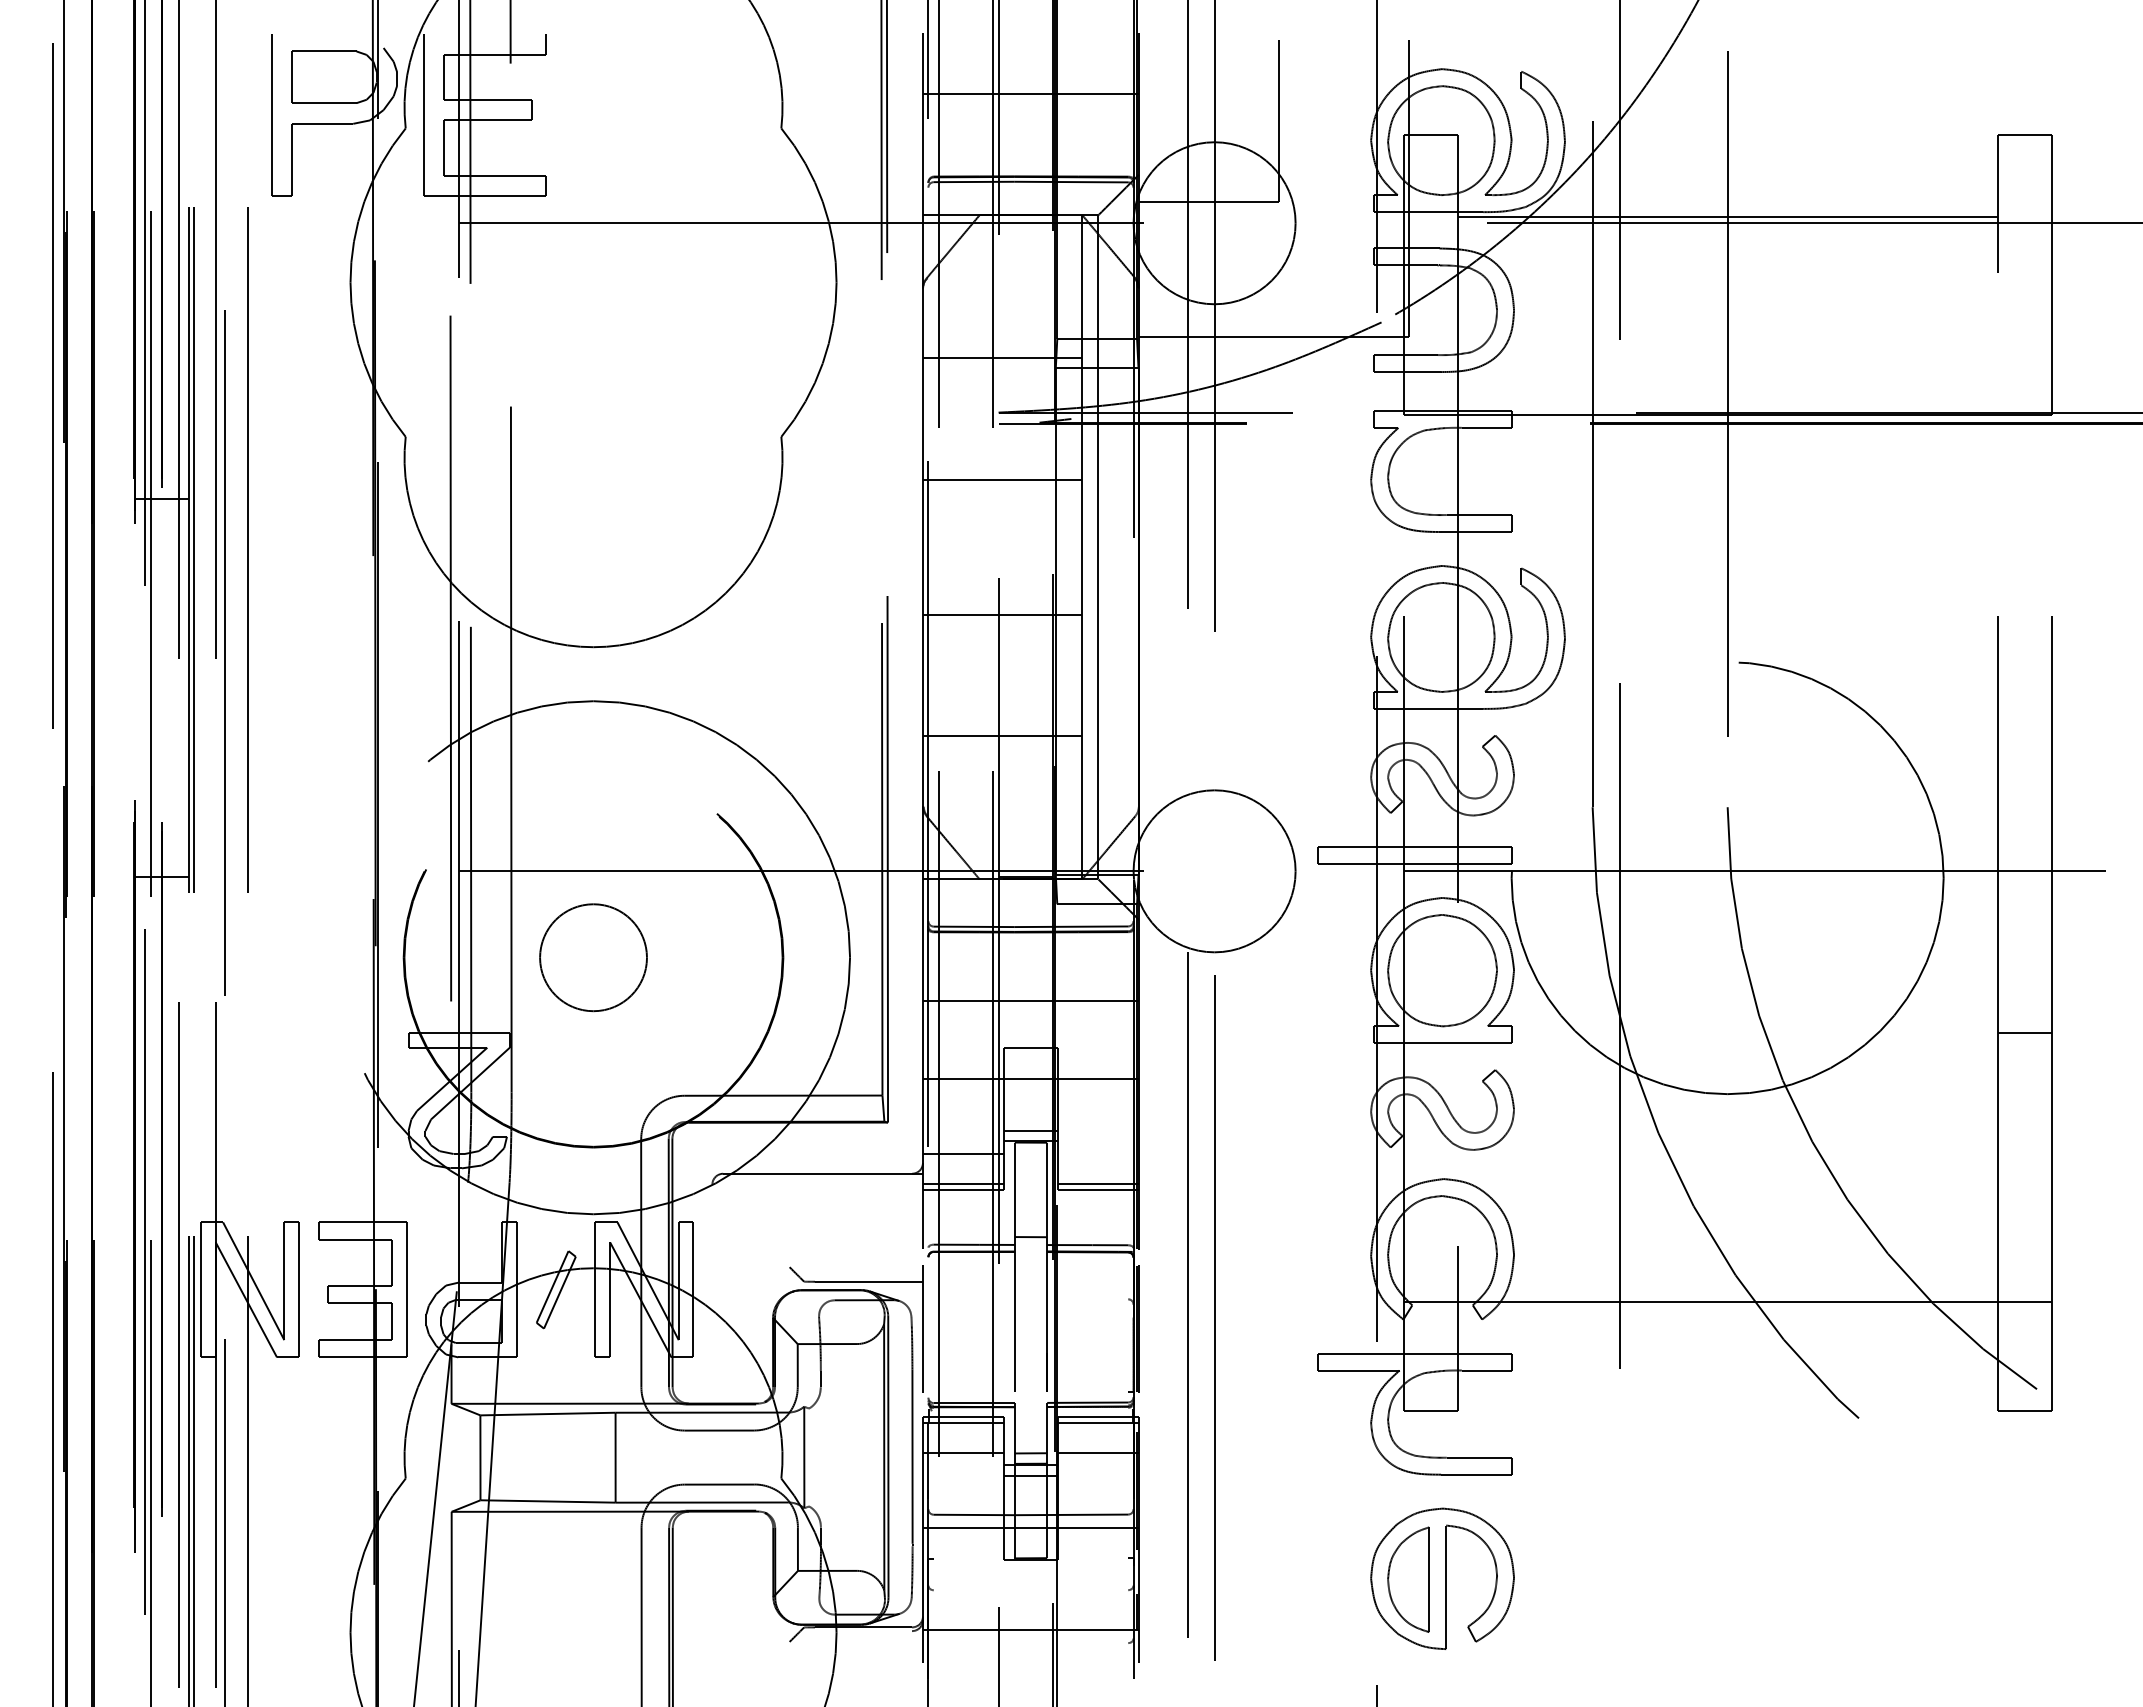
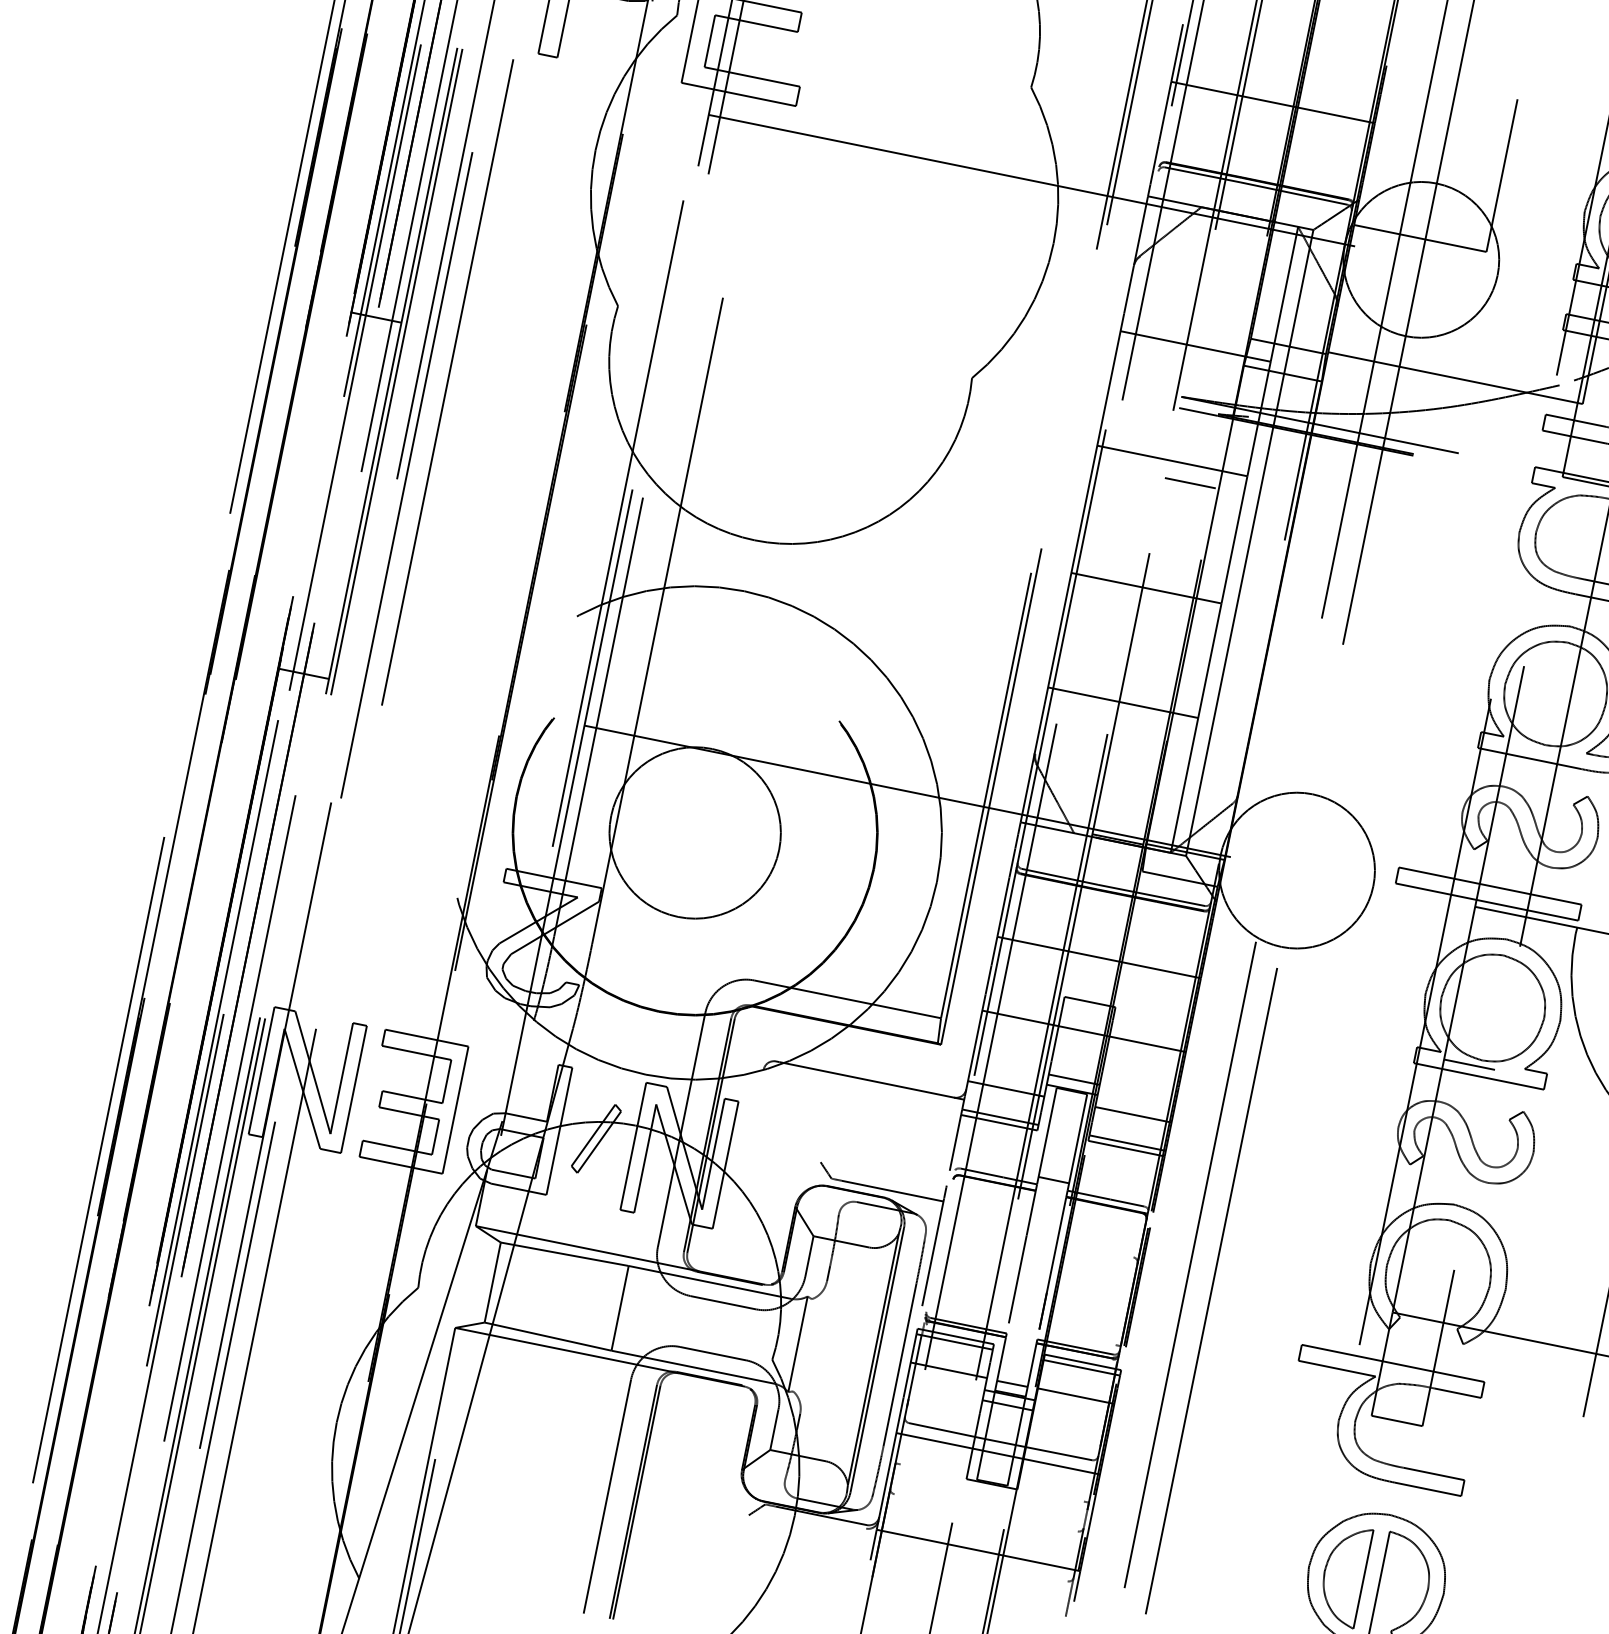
line: (1025, 498) -> (1190, 483), added
circle: (593, 957) -> (695, 832), size x1.67
line: (1430, 1033) -> (1469, 1064), added
line: (1097, 1154) -> (1132, 1115), added

